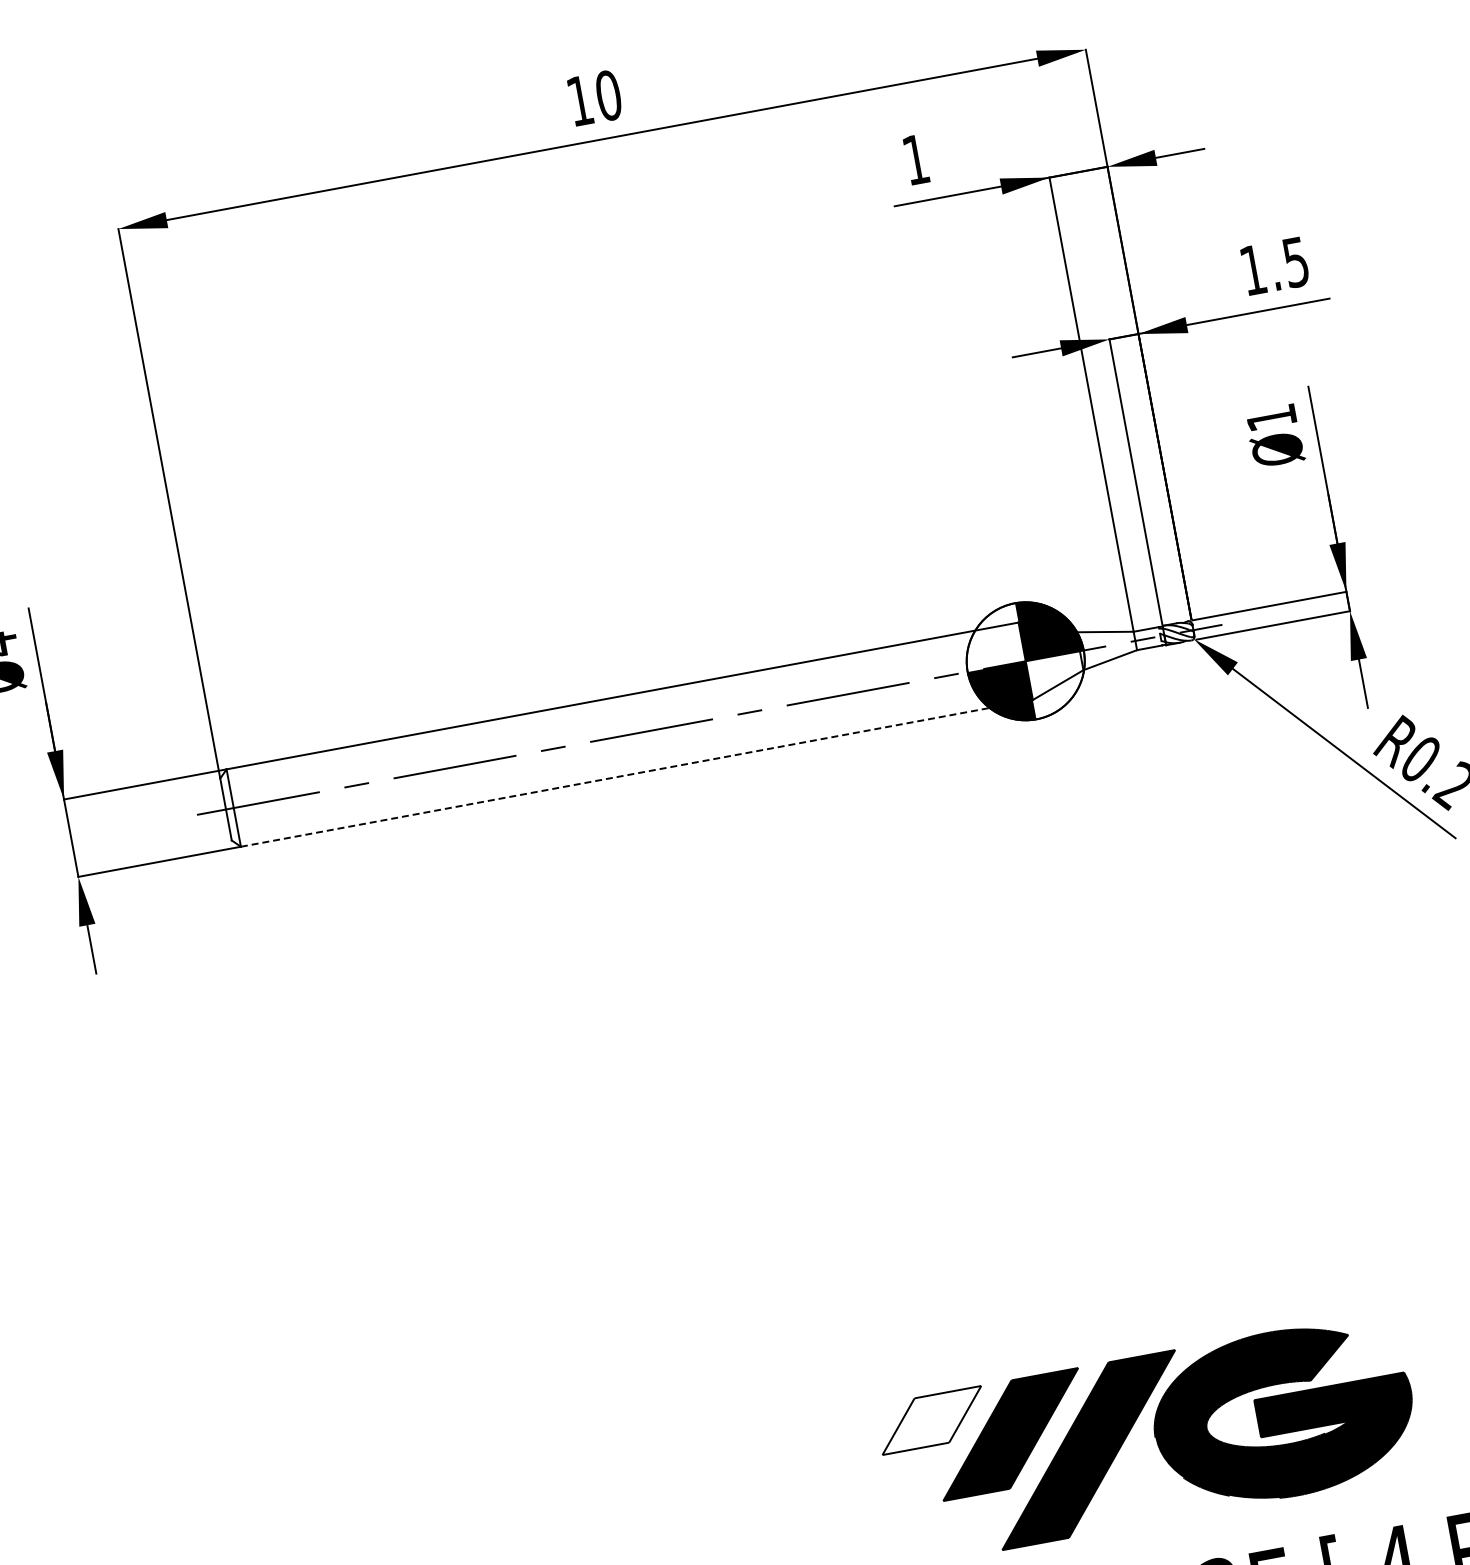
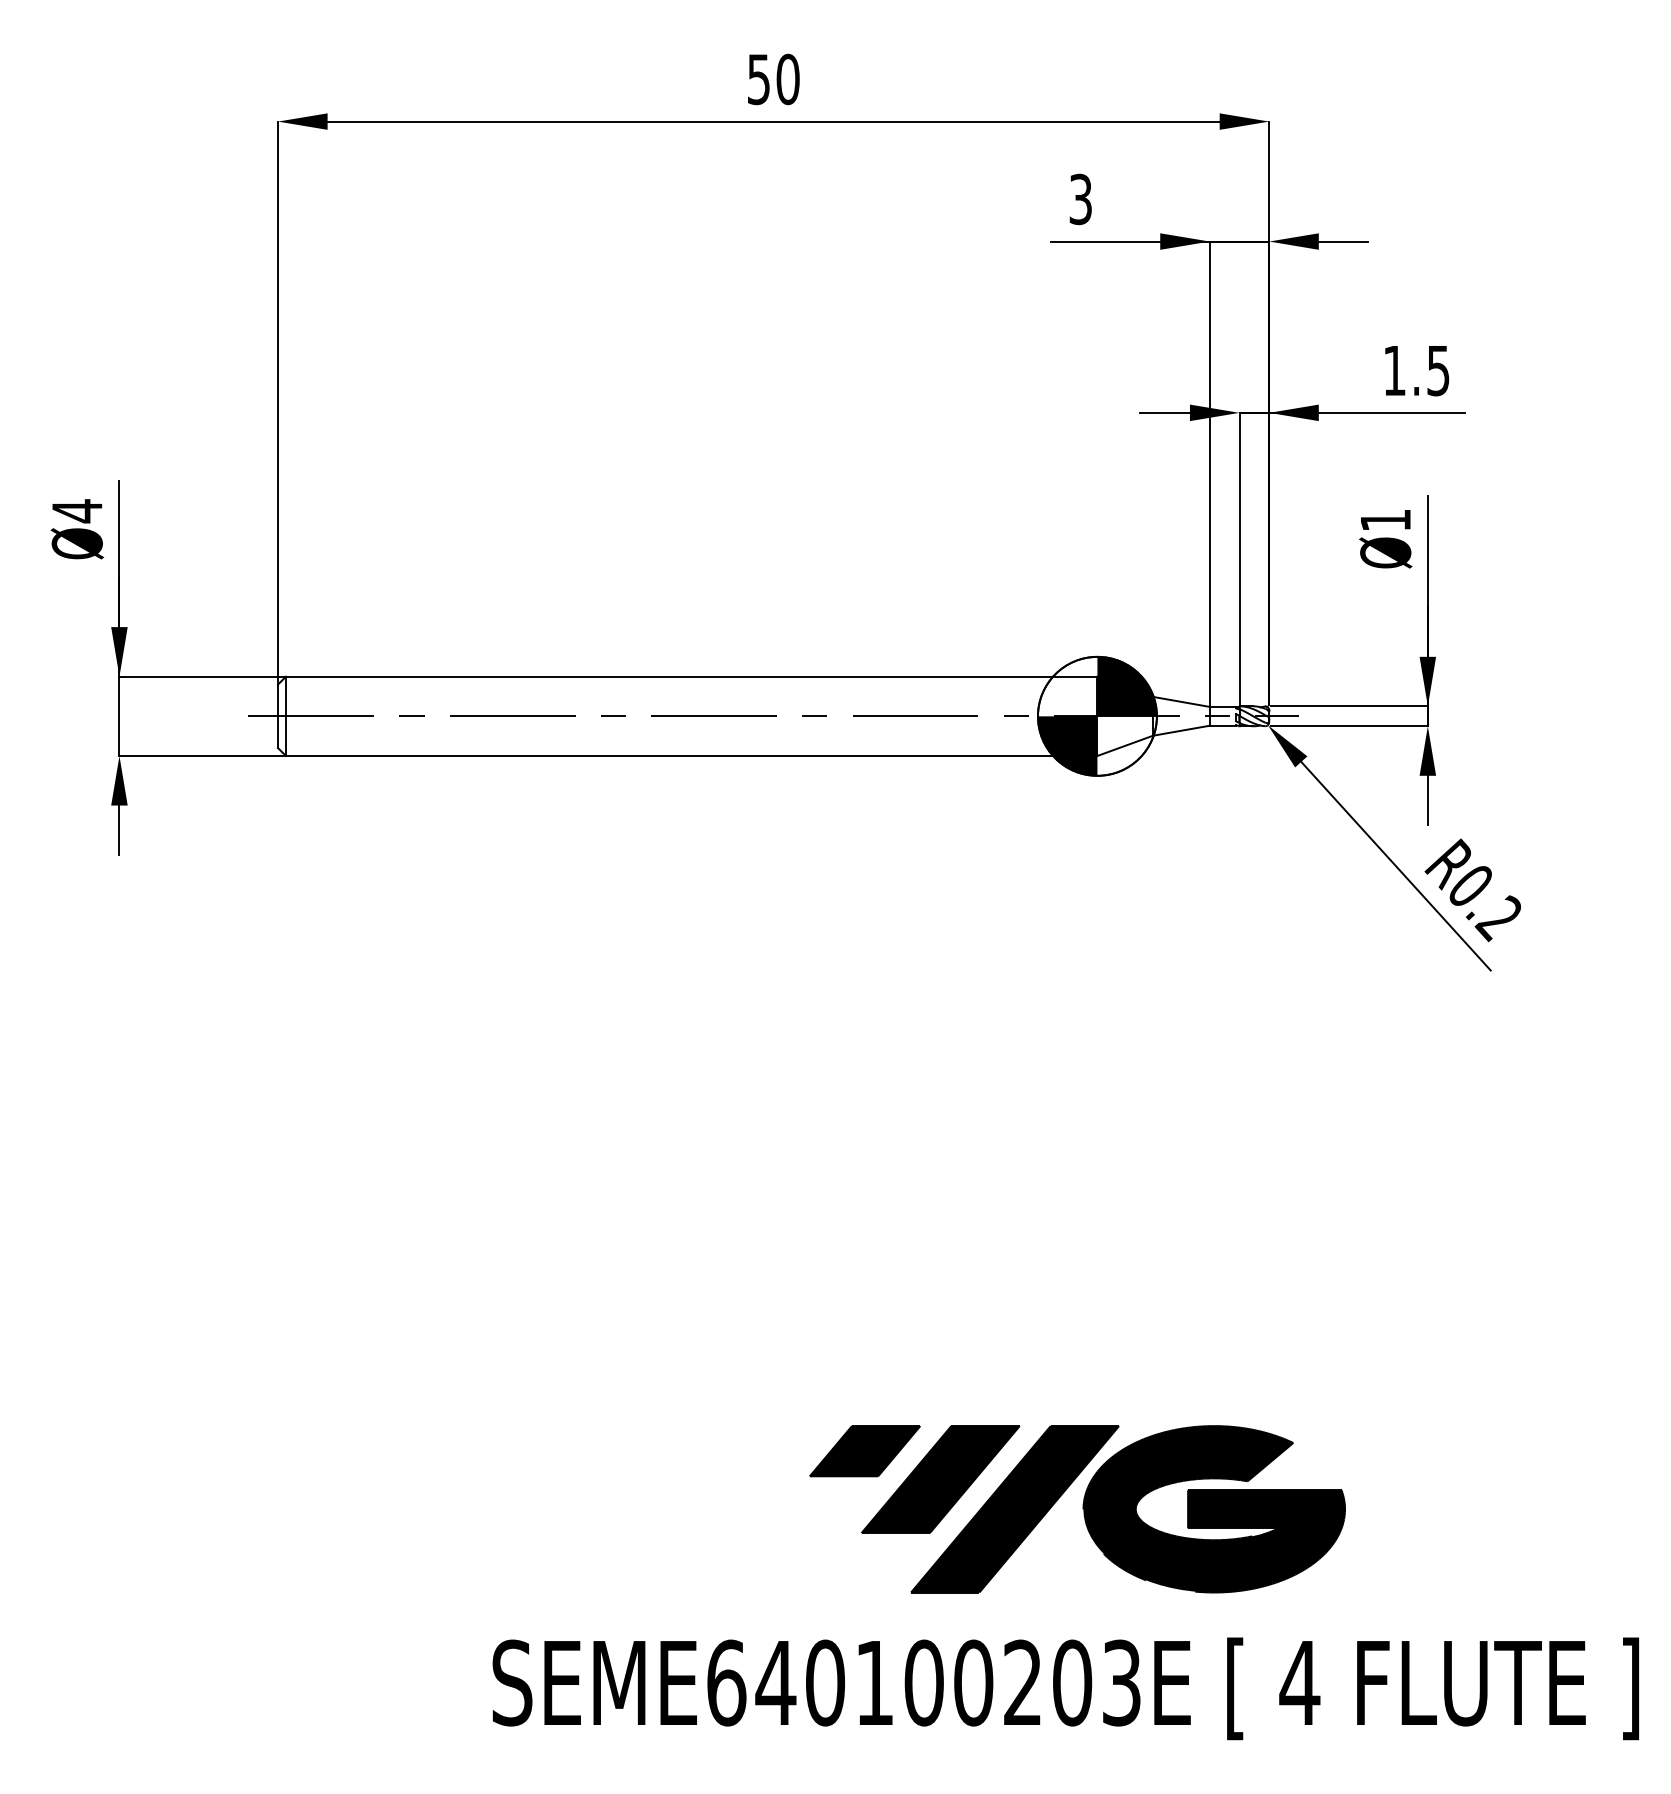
text: (579, 101) -> (758, 79), 10 -> 50
text: (915, 159) -> (1080, 199), 1 -> 3
line: (636, 772) -> (691, 755), dashed -> solid
fill: (931, 1420) -> (864, 1451), added

